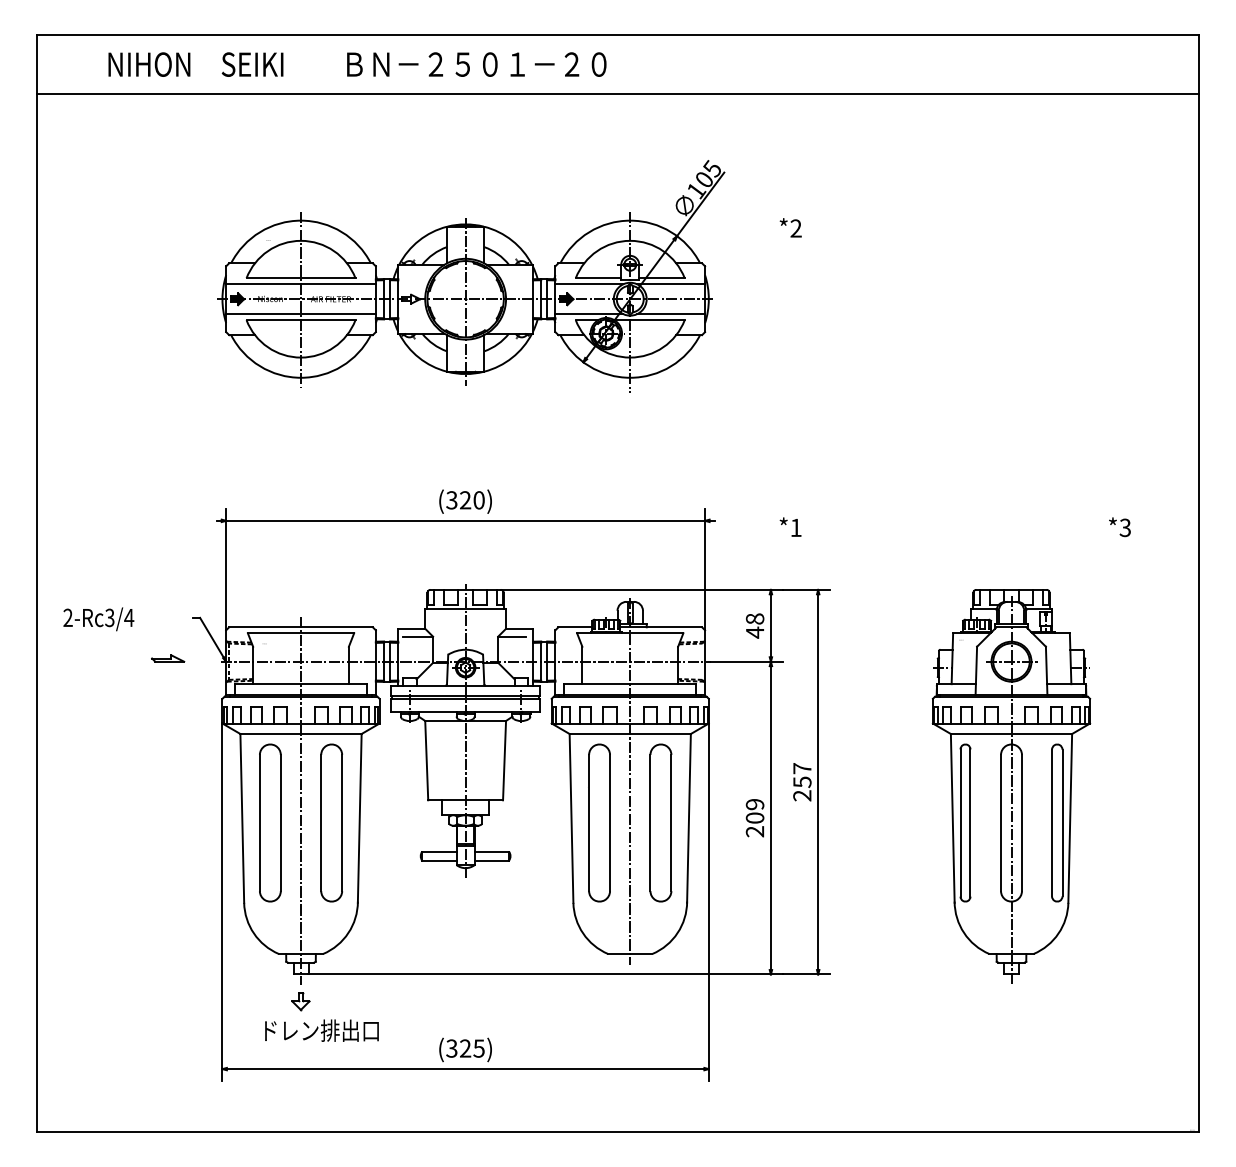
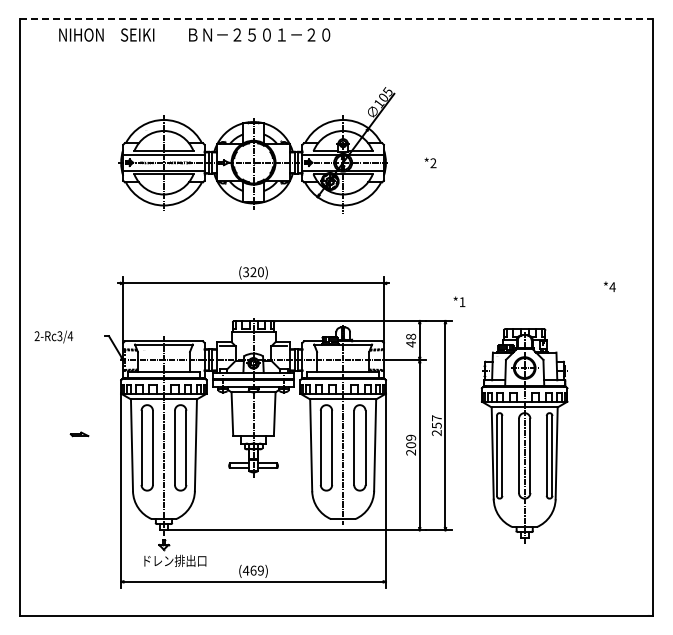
line: (618, 36) -> (336, 19), solid -> dashed
line: (618, 92) -> (336, 50), removed
text: (790, 227) -> (430, 162), moved
text: (790, 526) -> (459, 301), moved
text: (1125, 528) -> (612, 287), *3 -> *4
part: (167, 658) -> (79, 434), moved
part: (1011, 785) -> (524, 435), moved
text: (463, 1048) -> (252, 570), (325) -> (469)

